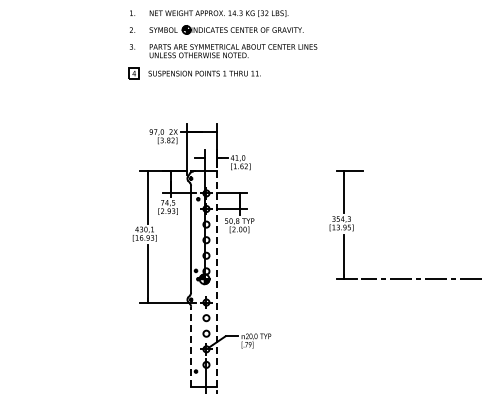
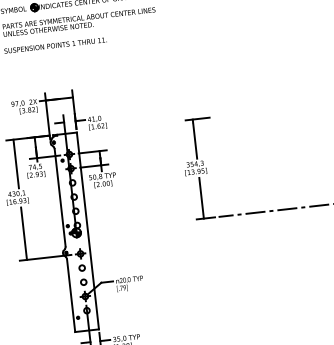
line: (217, 279) -> (88, 231), dashed -> solid
line: (191, 346) -> (71, 295), dashed -> solid

